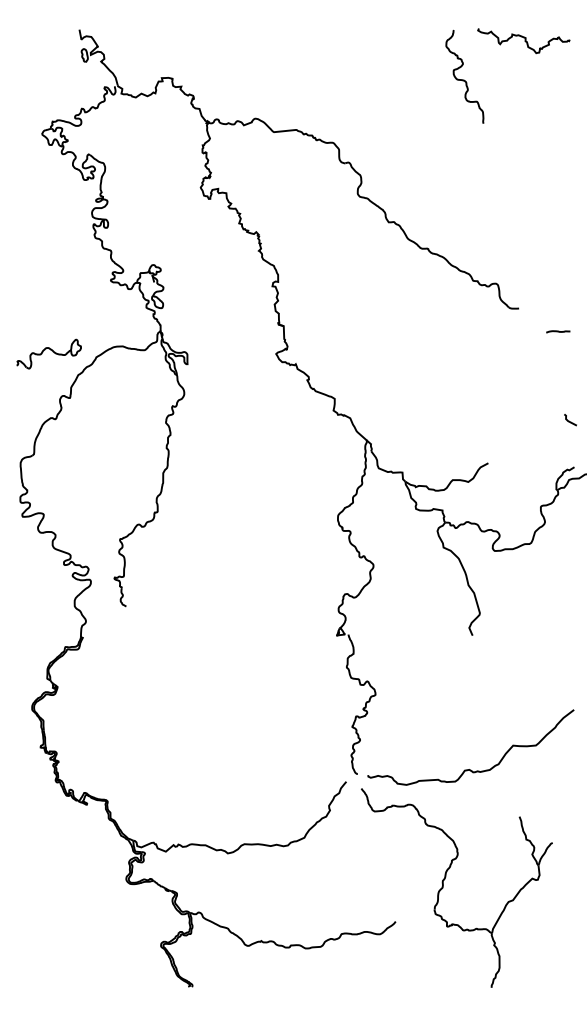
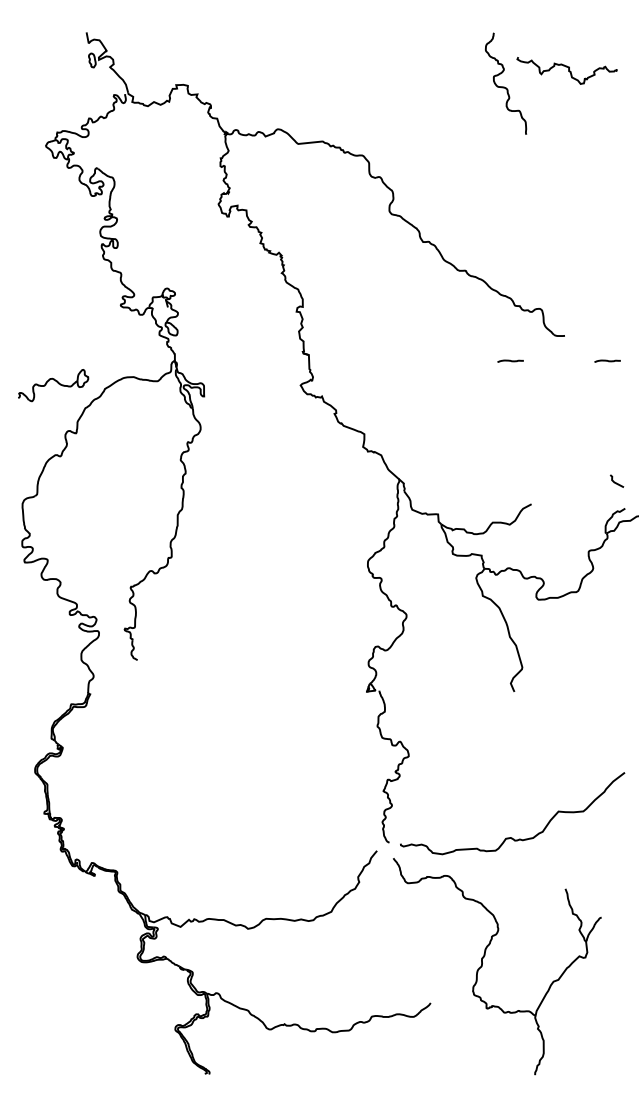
curve: (525, 40) -> (568, 70), moved
line: (469, 331) -> (510, 360), added
line: (570, 421) -> (616, 482), moved

